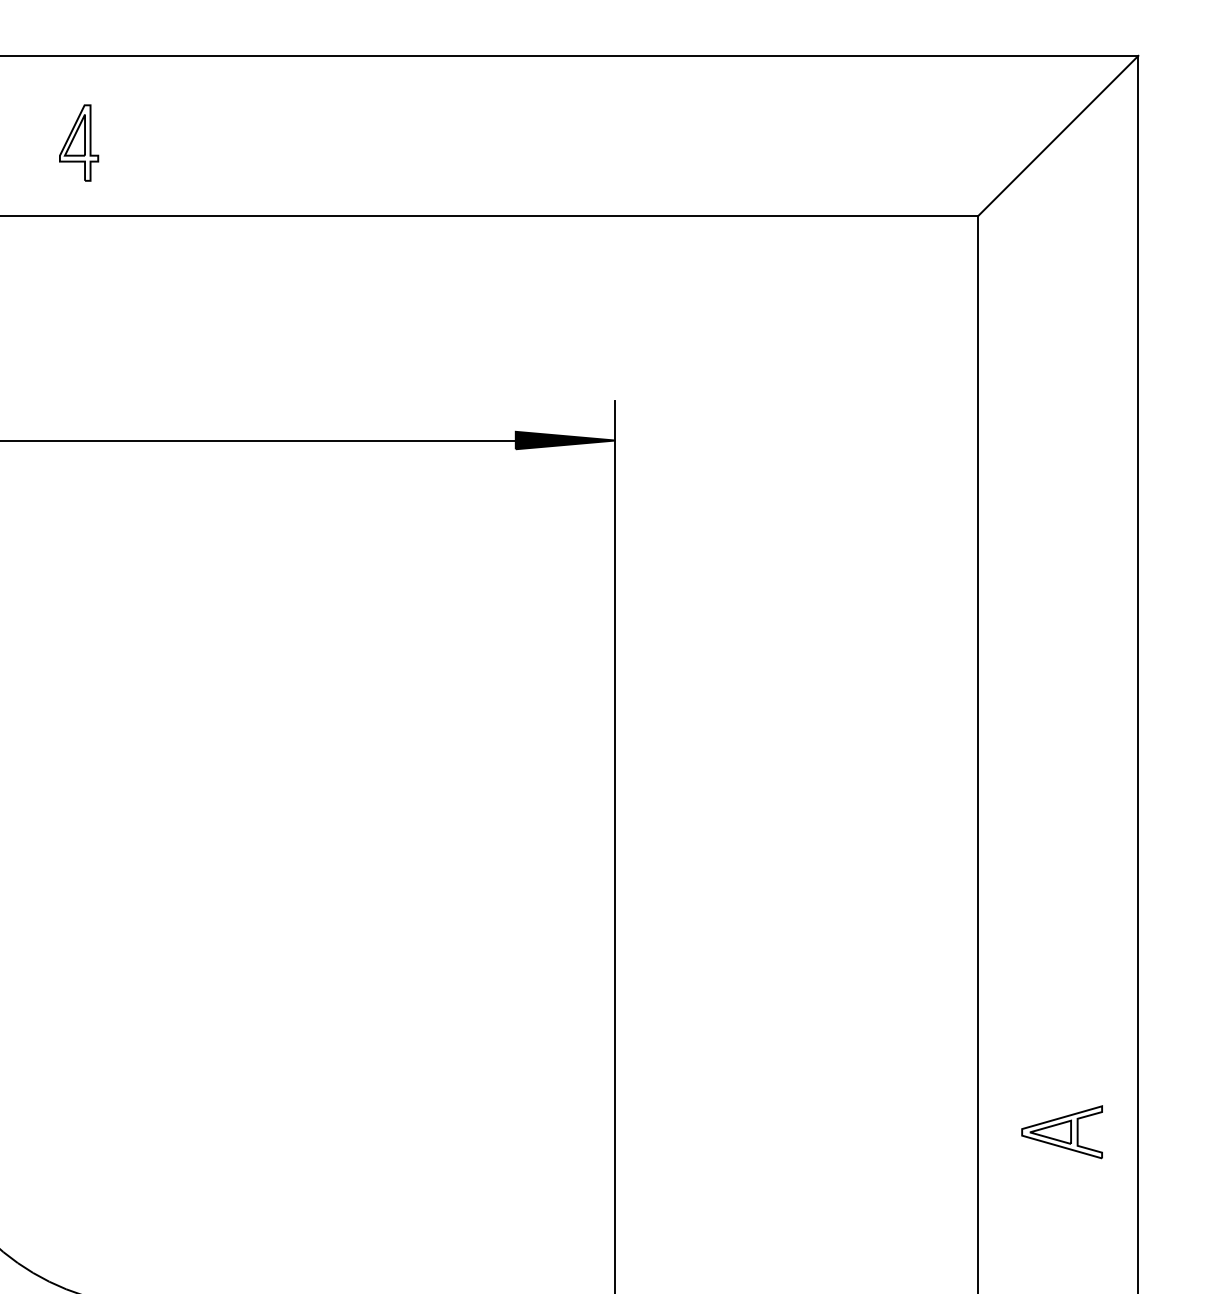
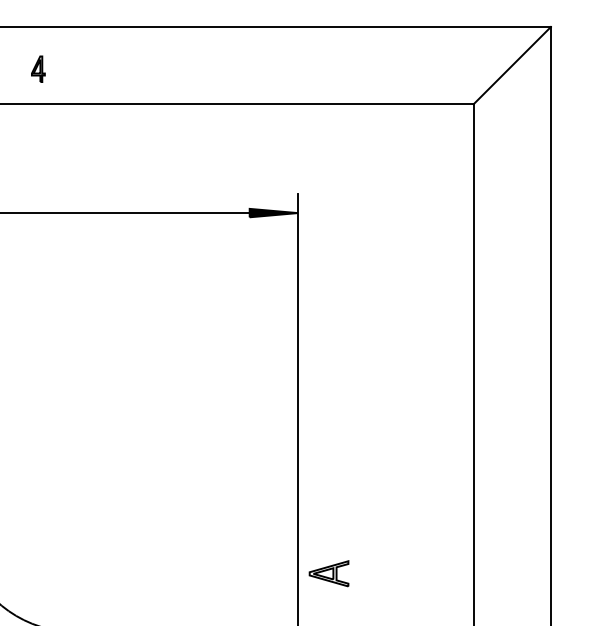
part: (79, 143) -> (38, 69), size x0.7
part: (1060, 1131) -> (328, 573), moved

